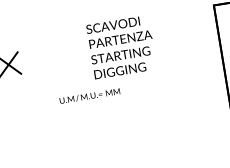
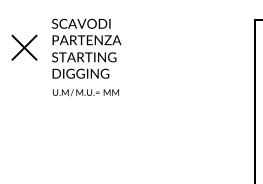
text: (121, 47) -> (86, 48), moved
text: (89, 96) -> (85, 92), moved

